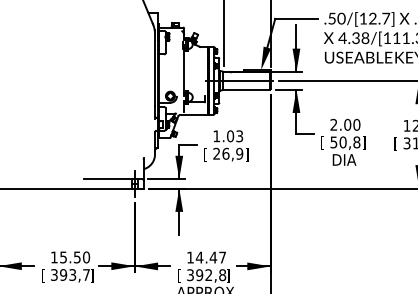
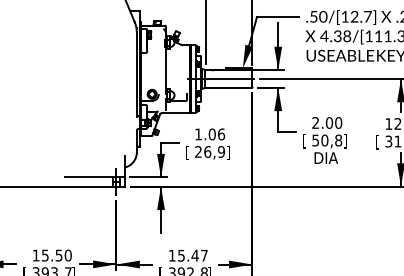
text: (239, 136) -> (221, 134), 1.03 -> 1.06
text: (199, 257) -> (181, 255), 14.47 -> 15.47

